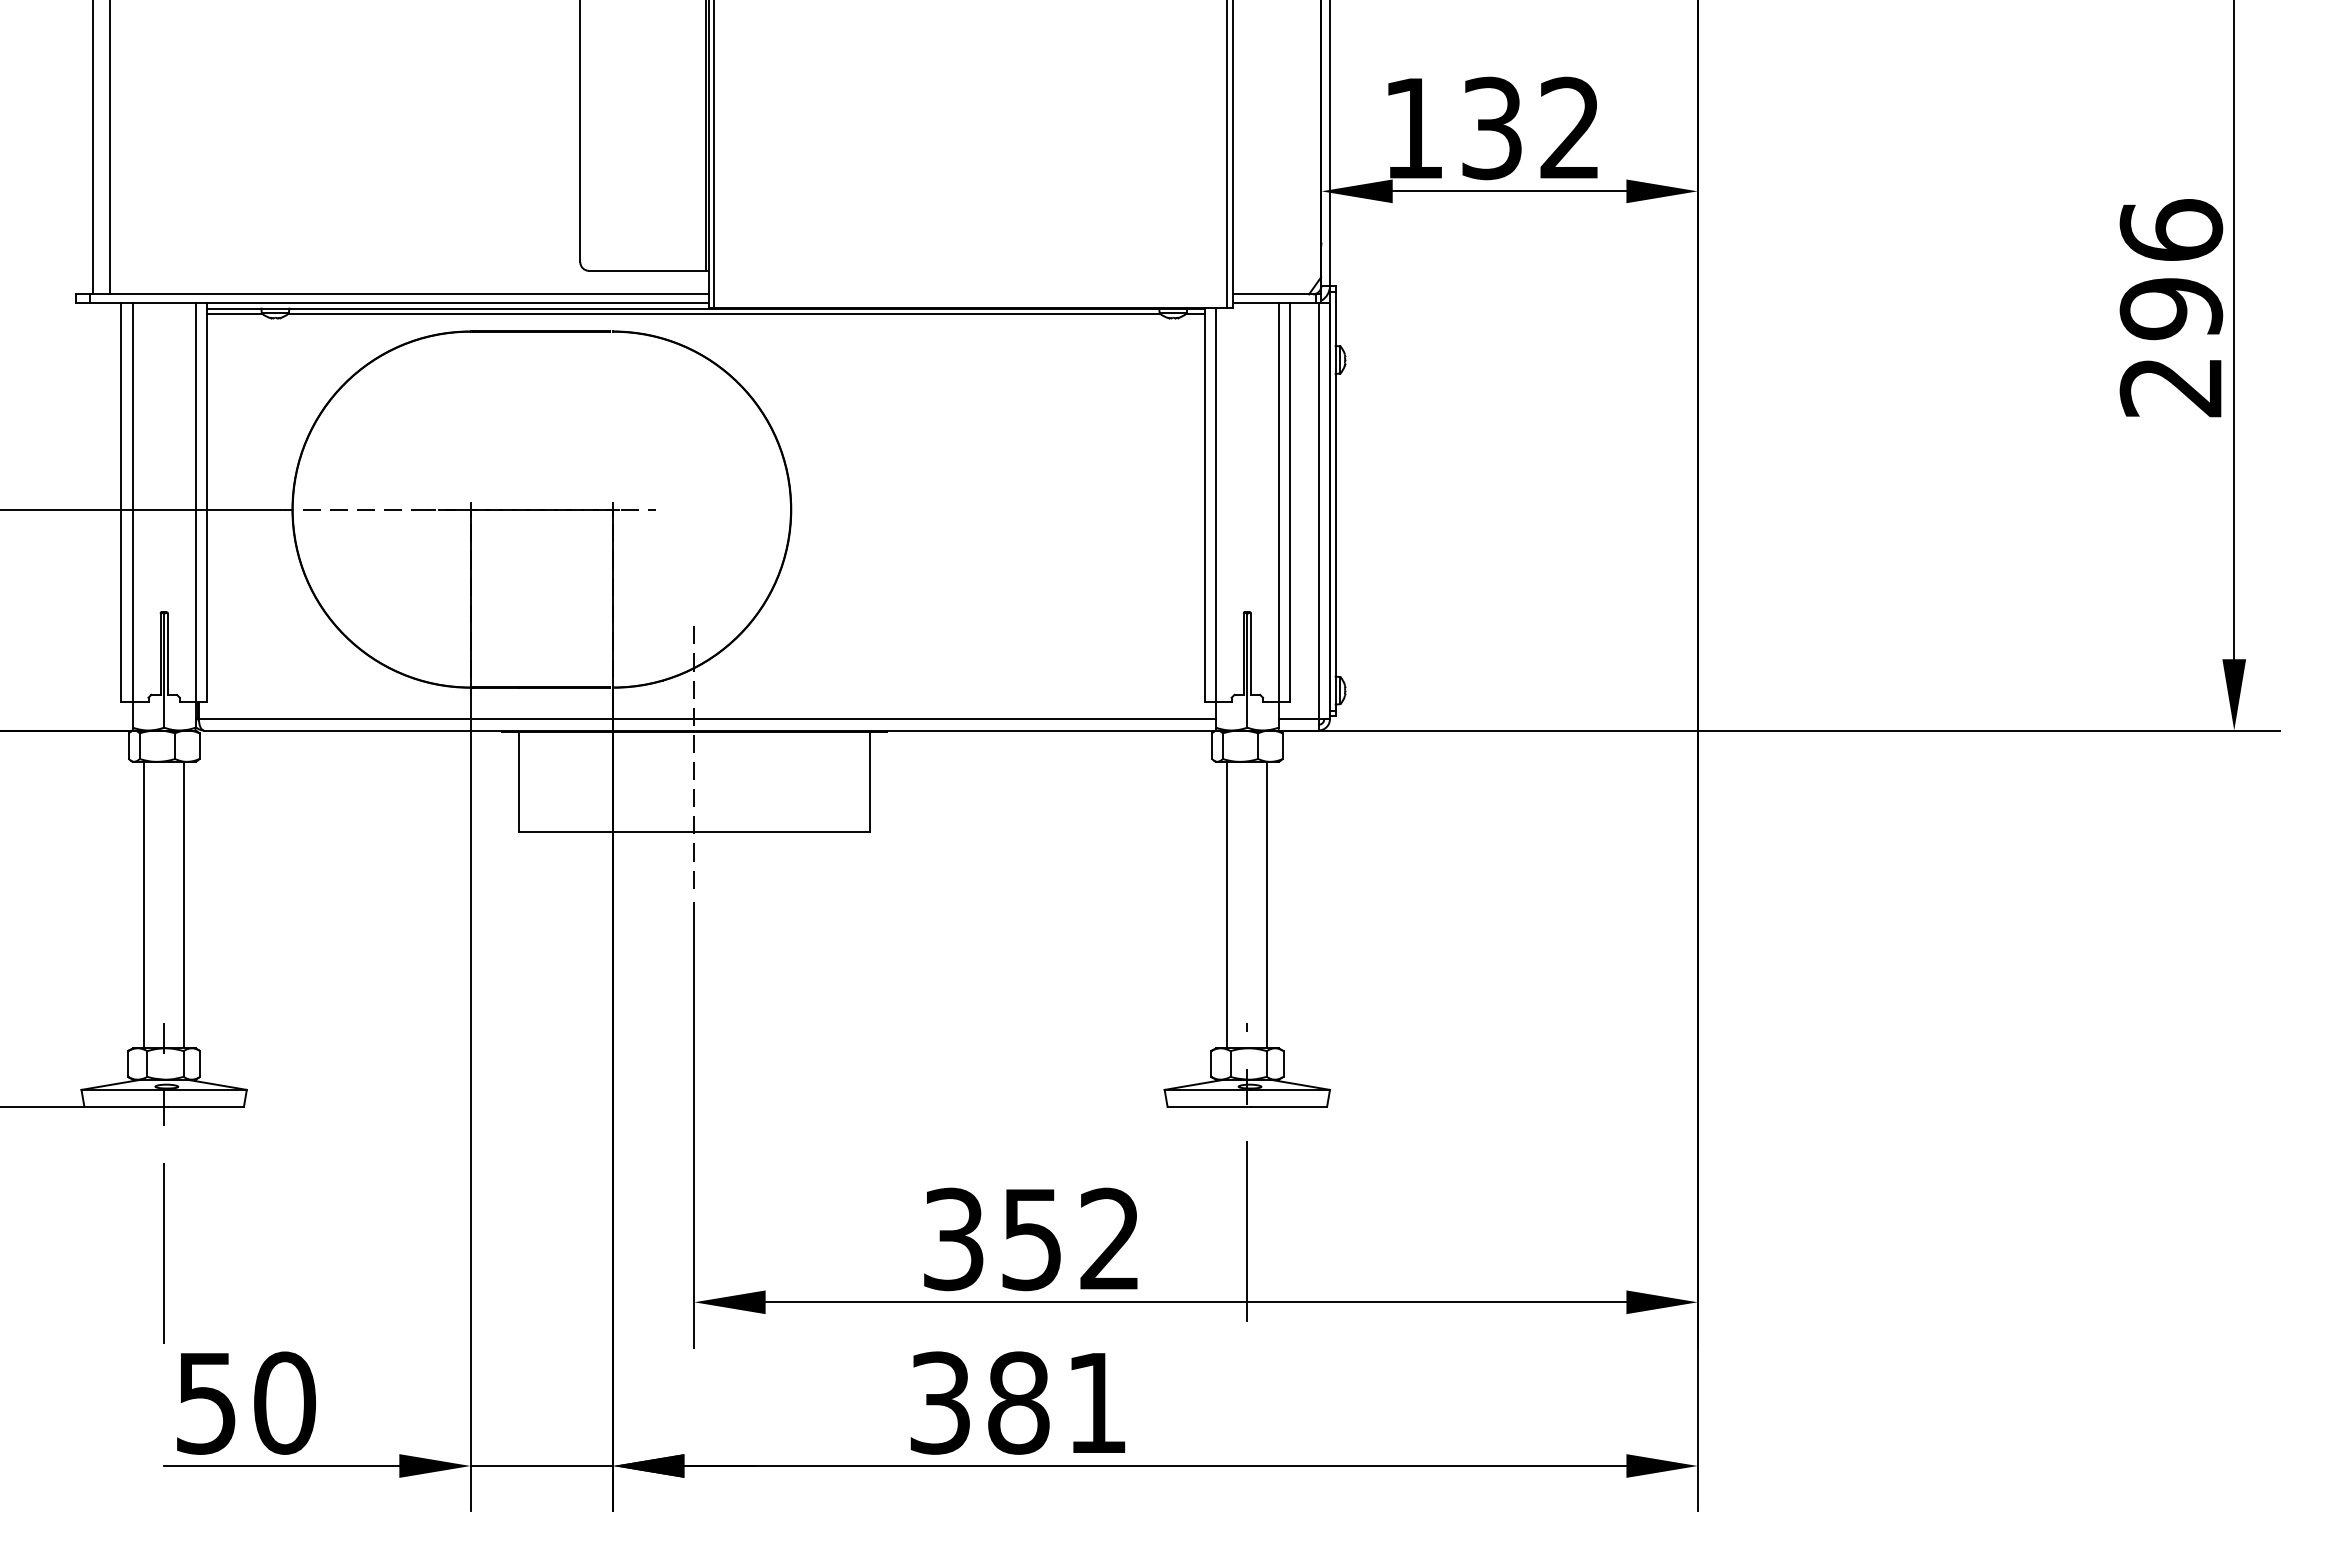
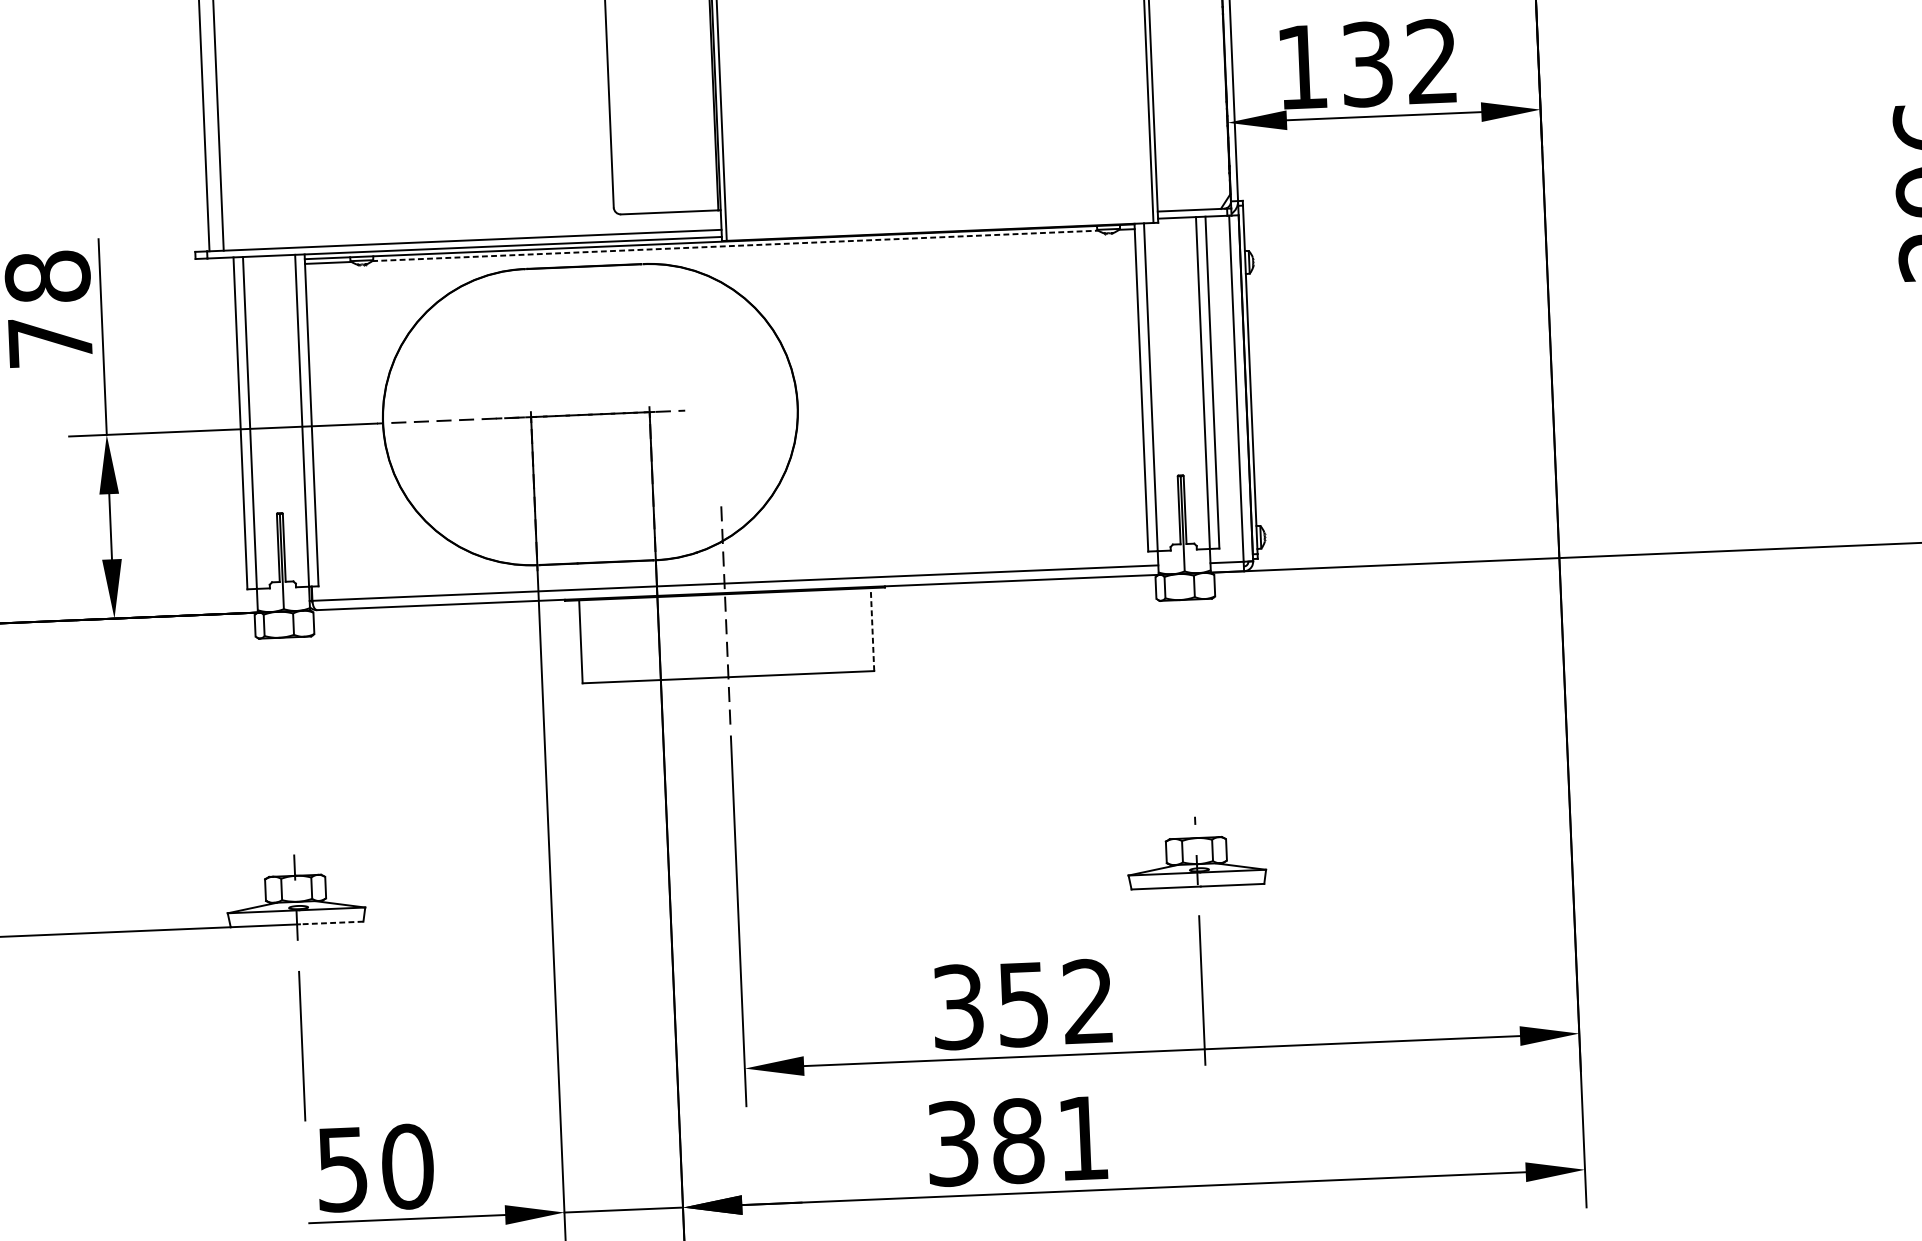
line: (724, 314) -> (735, 246), solid -> dashed
line: (869, 781) -> (872, 629), solid -> dashed
line: (144, 904) -> (273, 756), removed
line: (184, 904) -> (306, 755), removed
line: (1227, 904) -> (1174, 719), removed
line: (1267, 904) -> (1207, 717), removed
line: (205, 1106) -> (331, 922), solid -> dashed

